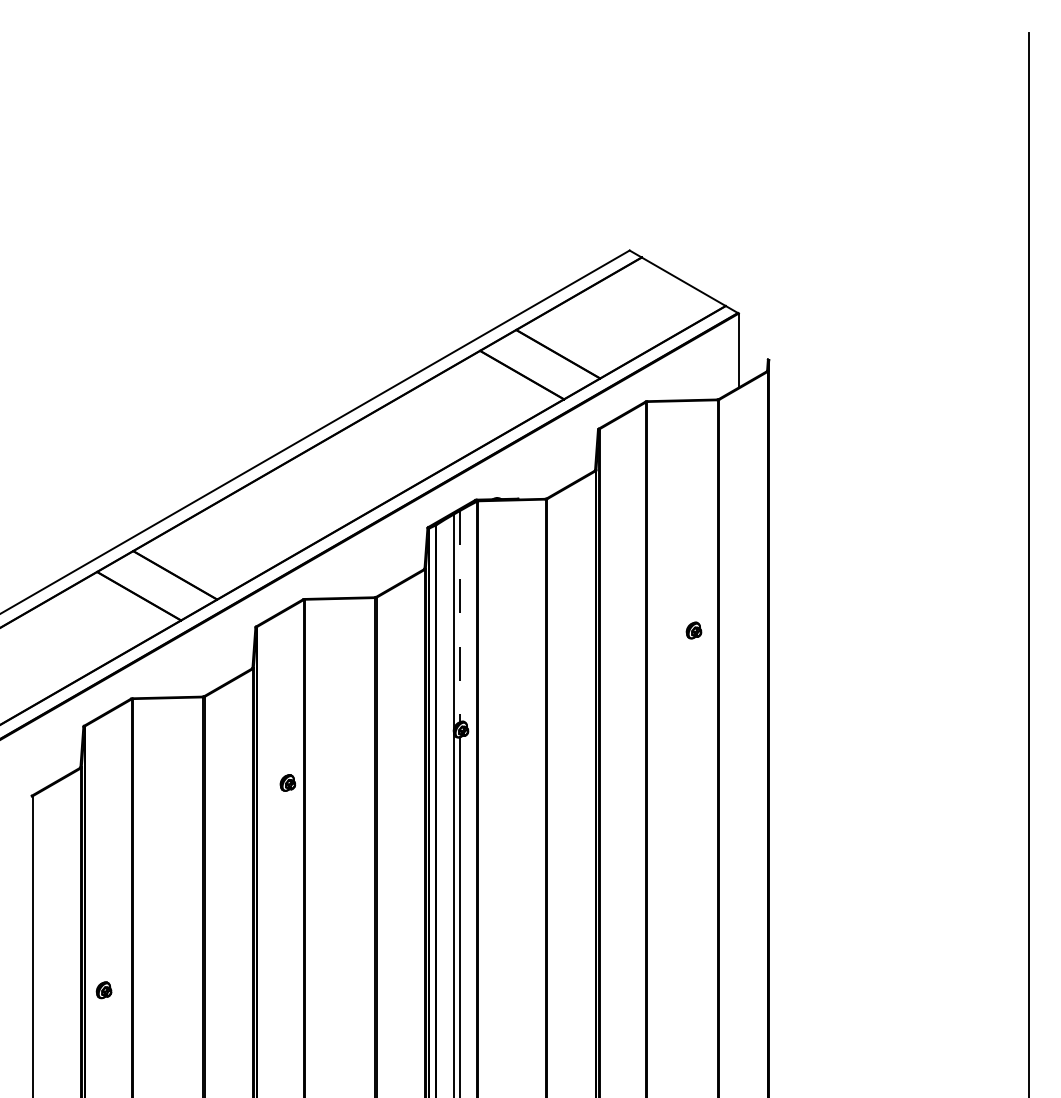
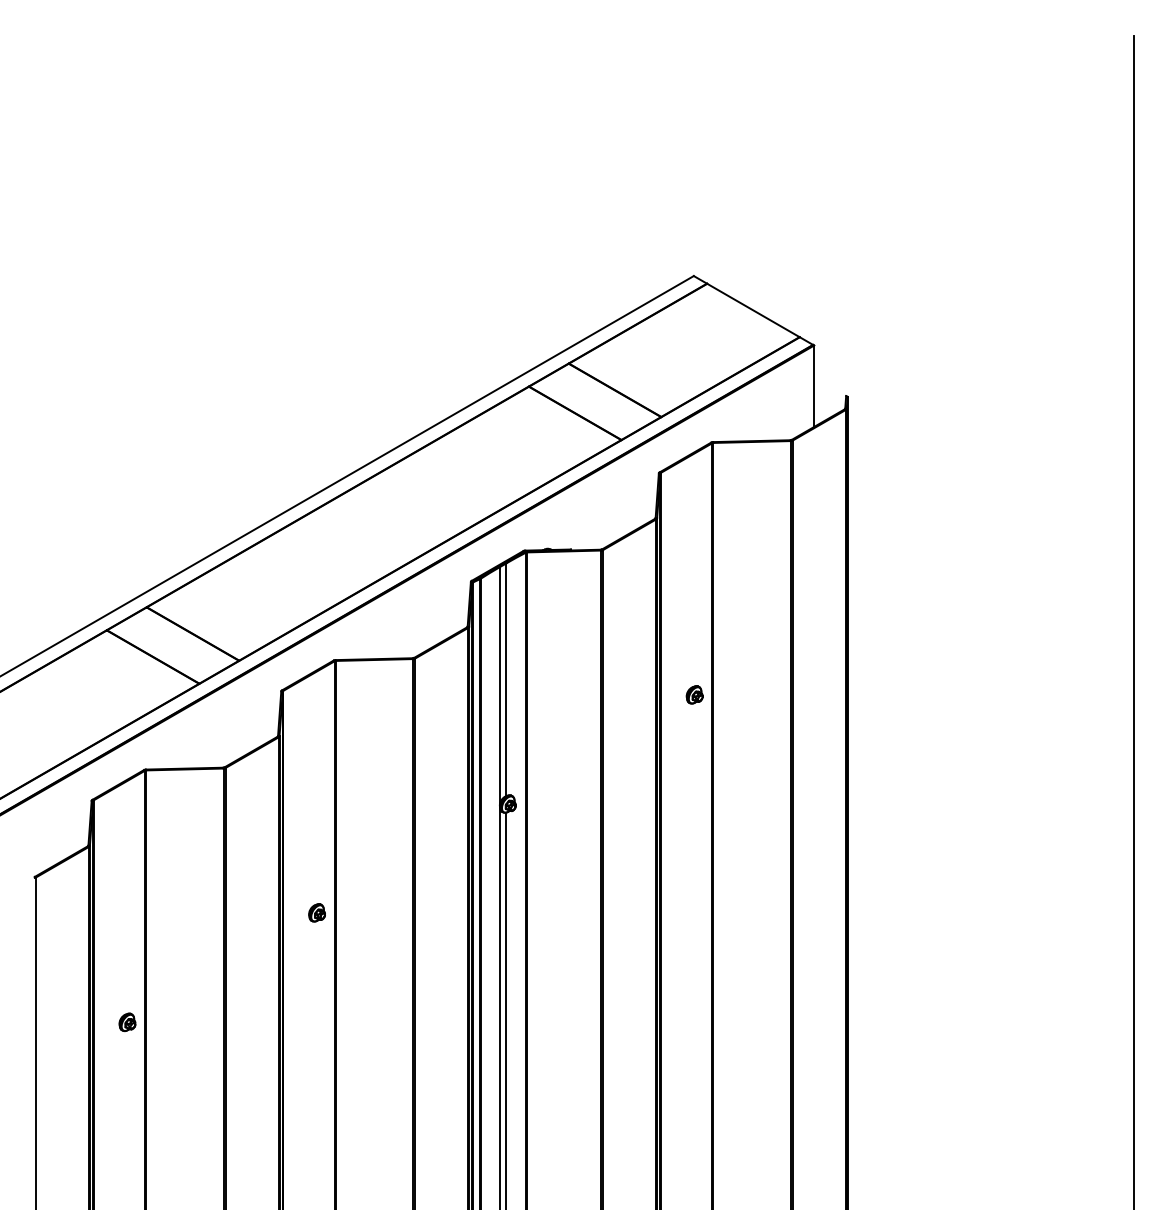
line: (459, 617) -> (506, 680), dashed -> solid
part: (693, 630) -> (694, 694), moved
part: (287, 782) -> (316, 912), moved
part: (104, 989) -> (127, 1021), moved

